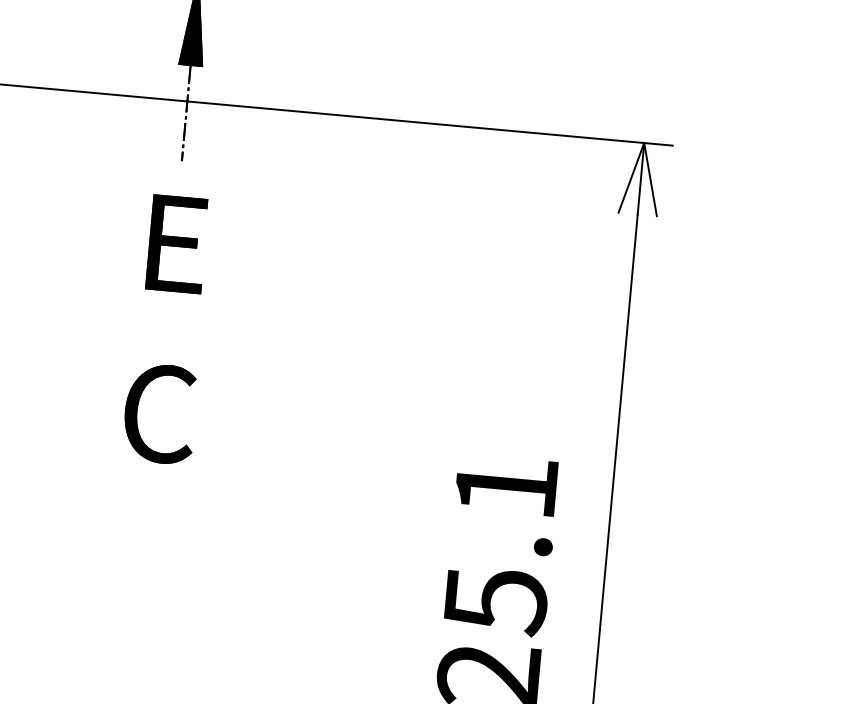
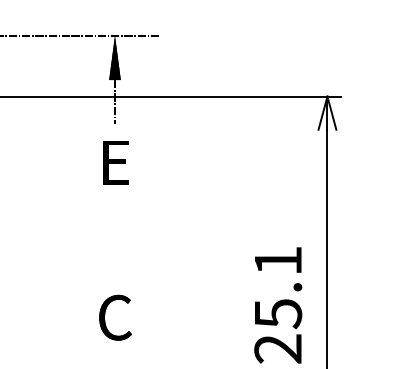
text: (160, 413) -> (115, 317), moved

